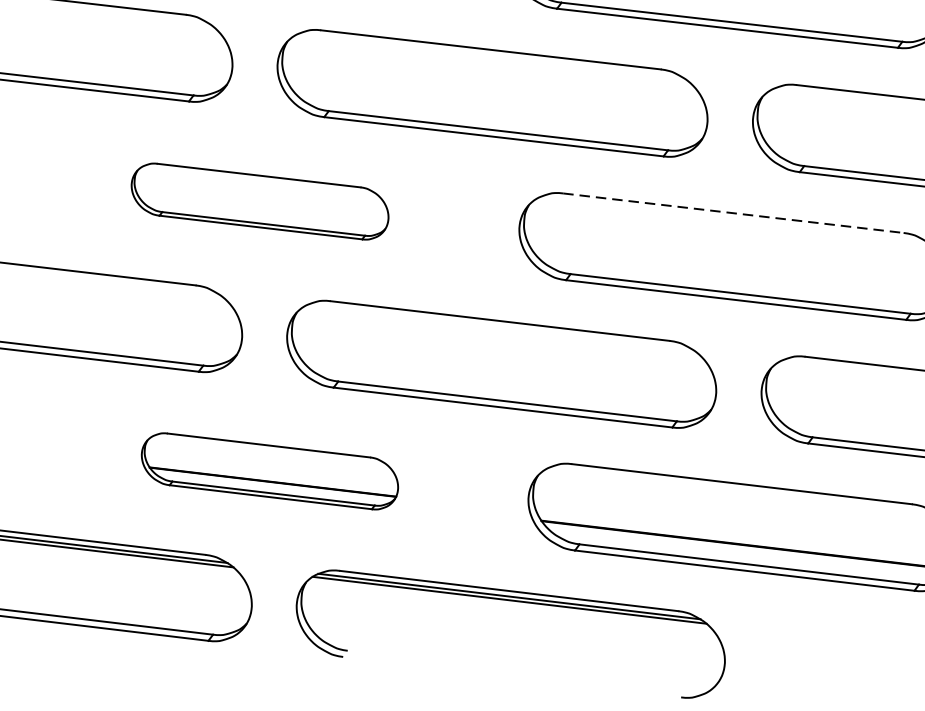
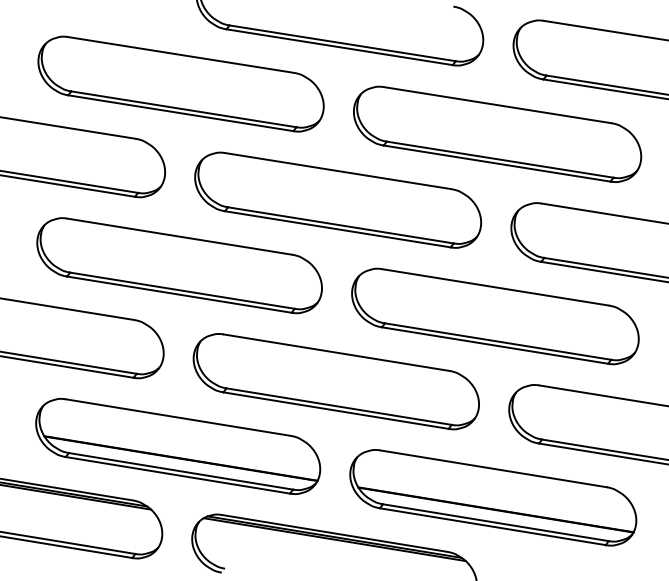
part: (259, 201) -> (179, 265), size x1.67
line: (733, 213) -> (495, 287), dashed -> solid
part: (270, 471) -> (178, 446), size x1.67

